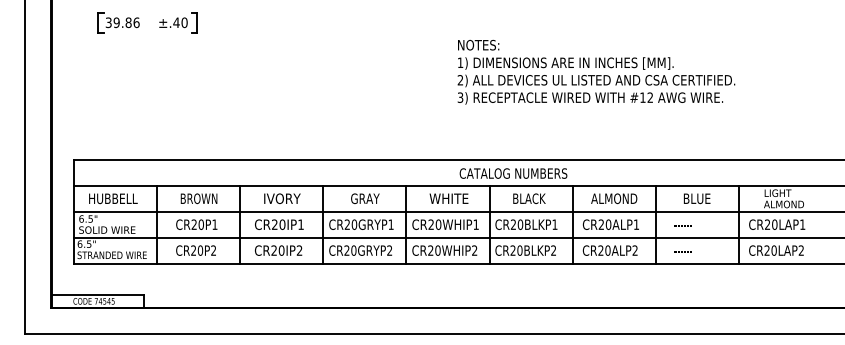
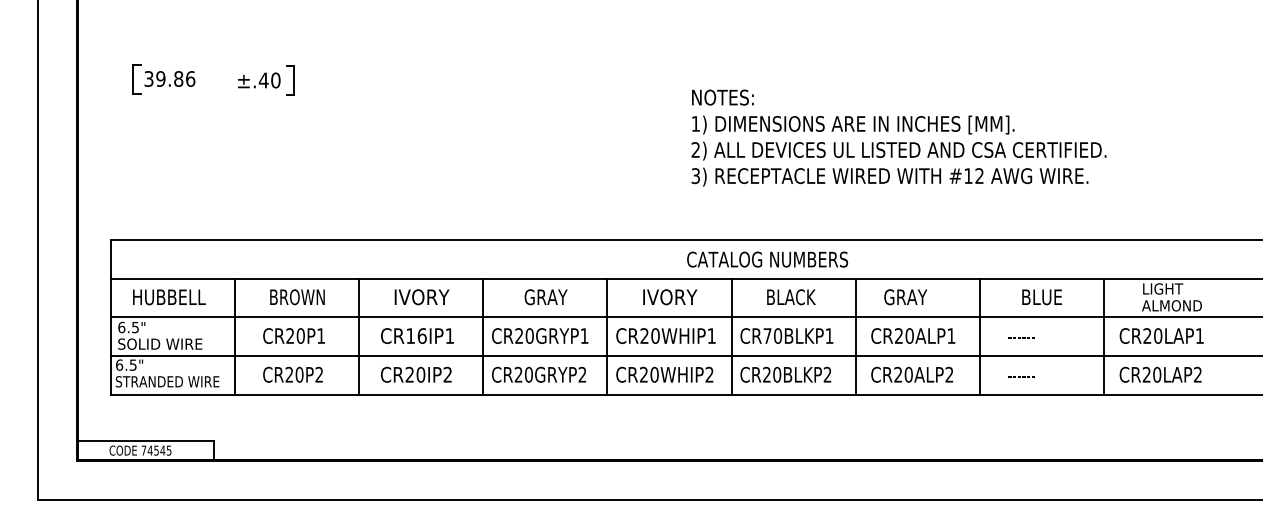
part: (118, 22) -> (163, 78), moved
part: (178, 22) -> (266, 80), moved
text: (596, 71) -> (899, 136), moved
text: (448, 198) -> (670, 296), WHITE -> IVORY
text: (614, 198) -> (918, 296), ALMOND -> GRAY
text: (278, 224) -> (416, 335), CR20IP1 -> CR16IP1
text: (512, 224) -> (766, 335), CR20BLKP1 -> CR70BLKP1

